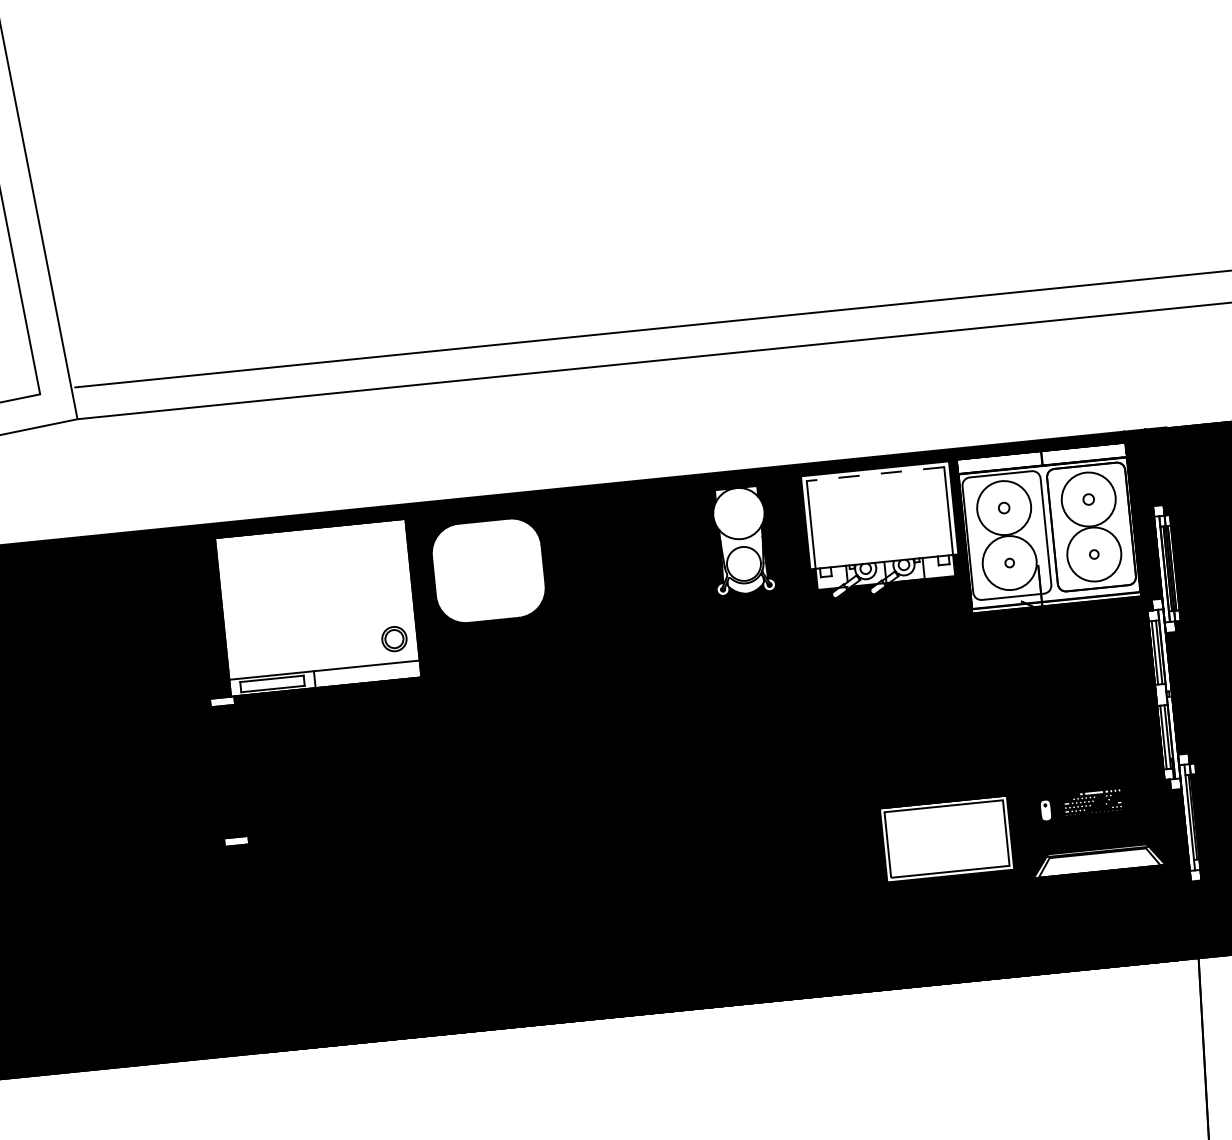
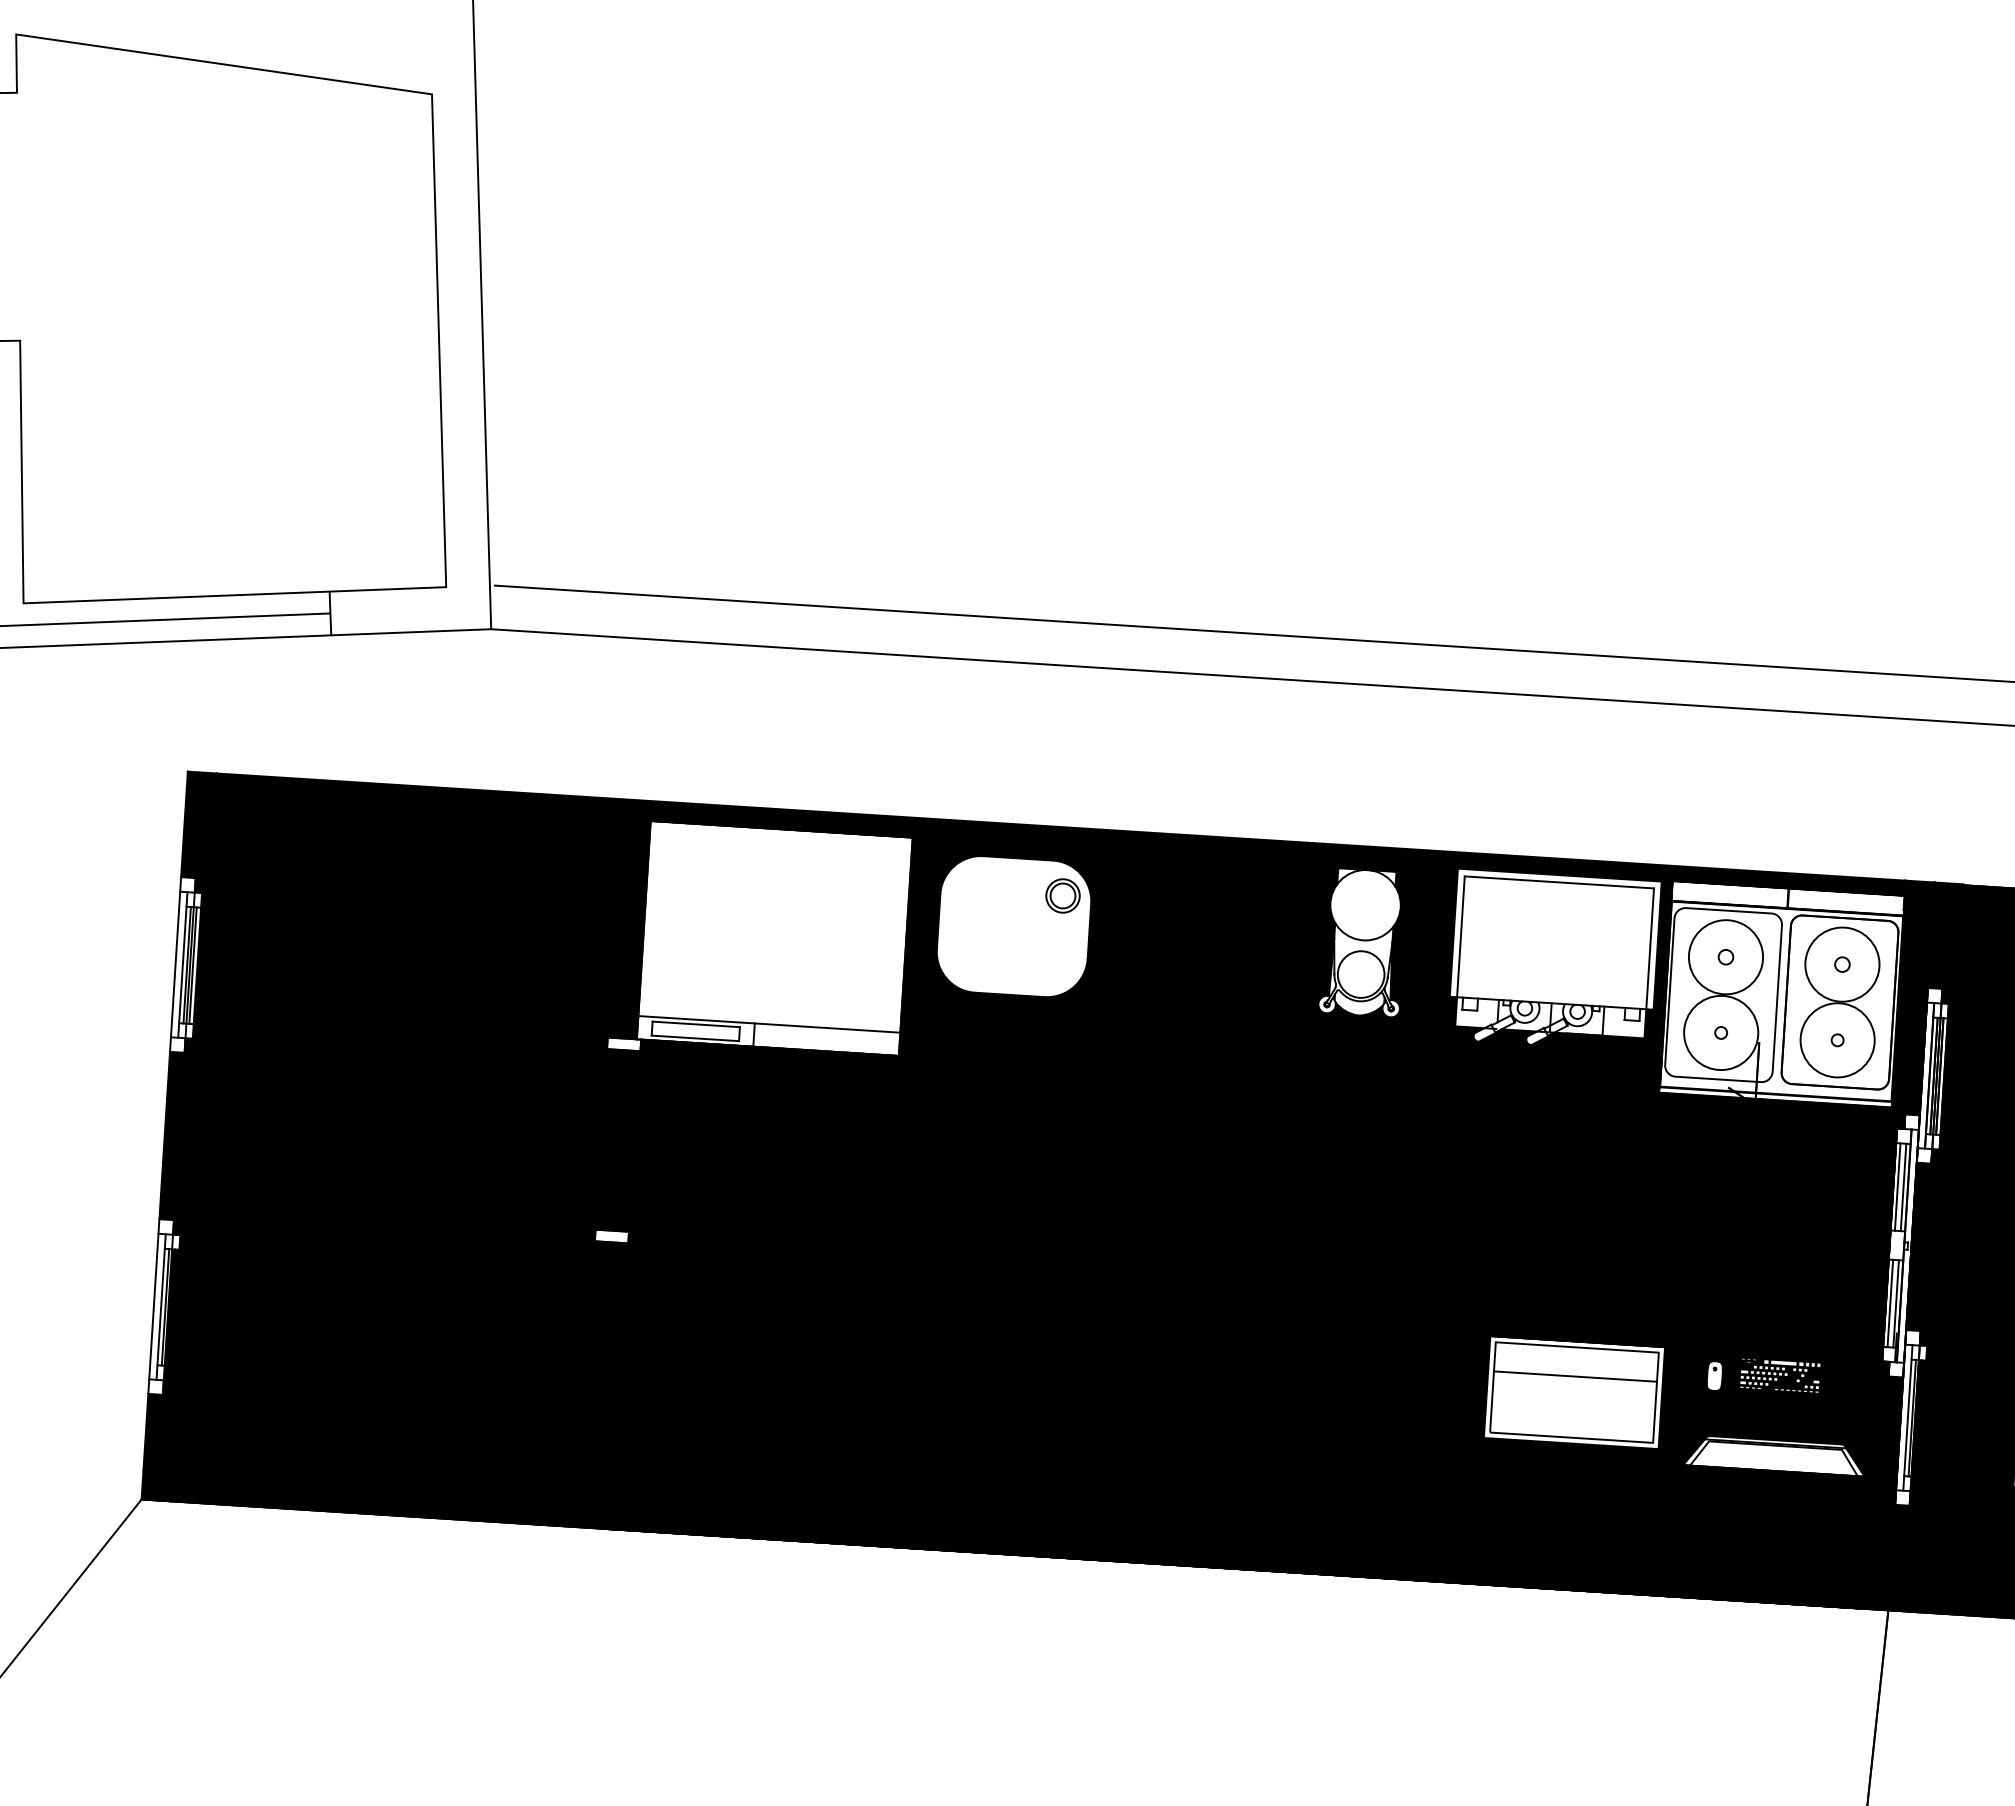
line: (875, 474) -> (1559, 882), dashed -> solid
part: (394, 638) -> (1062, 895), moved
line: (945, 827) -> (1574, 1376), added

